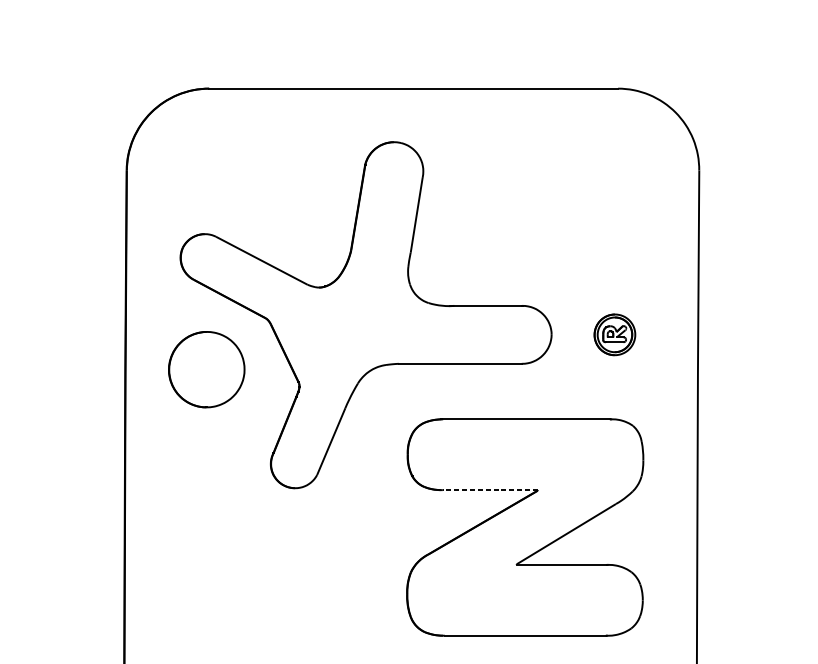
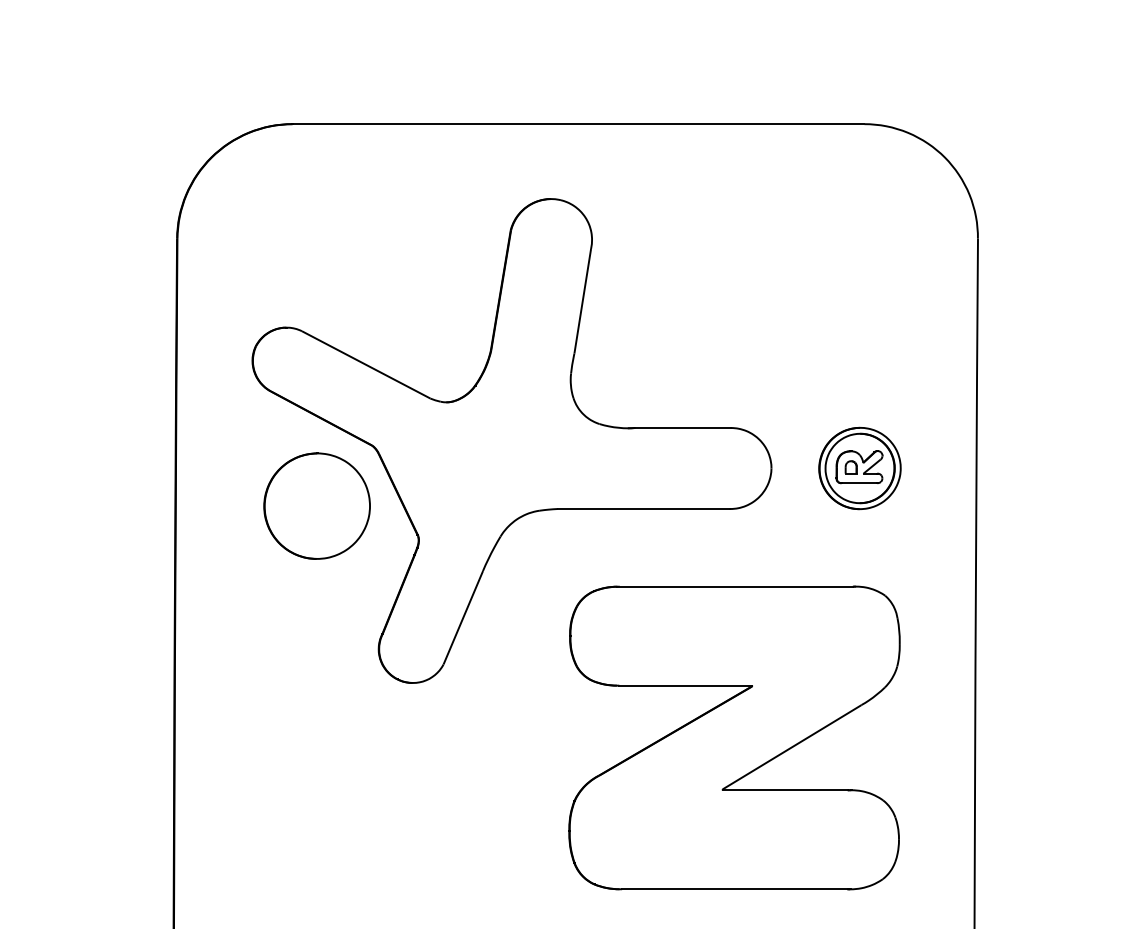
part: (614, 334) -> (859, 468), size x1.43
part: (206, 369) -> (316, 505), moved
line: (490, 490) -> (685, 685), dashed -> solid

